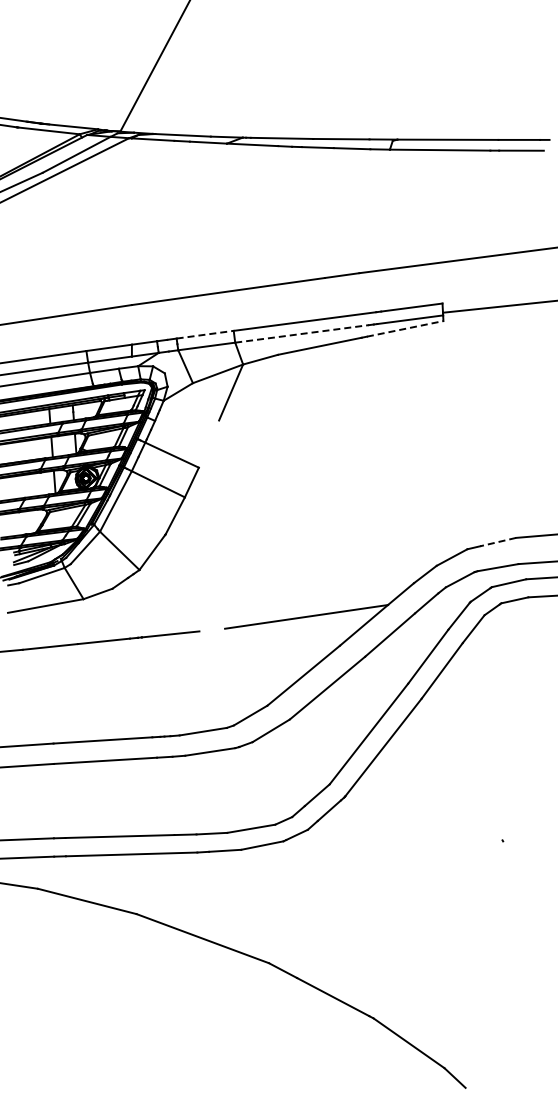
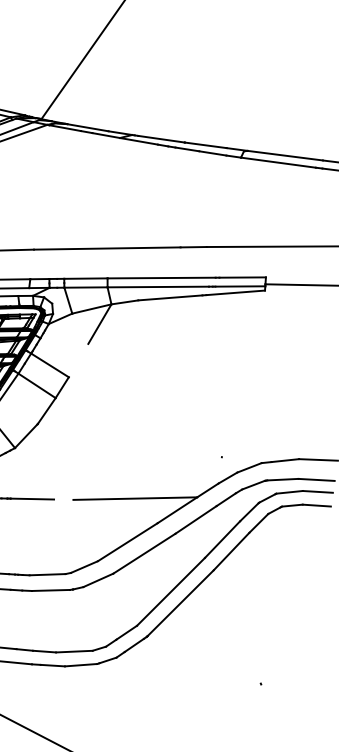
line: (405, 328) -> (236, 292), dashed -> solid
line: (302, 333) -> (158, 286), dashed -> solid
line: (205, 334) -> (86, 278), dashed -> solid
line: (497, 542) -> (284, 460), dashed -> solid

